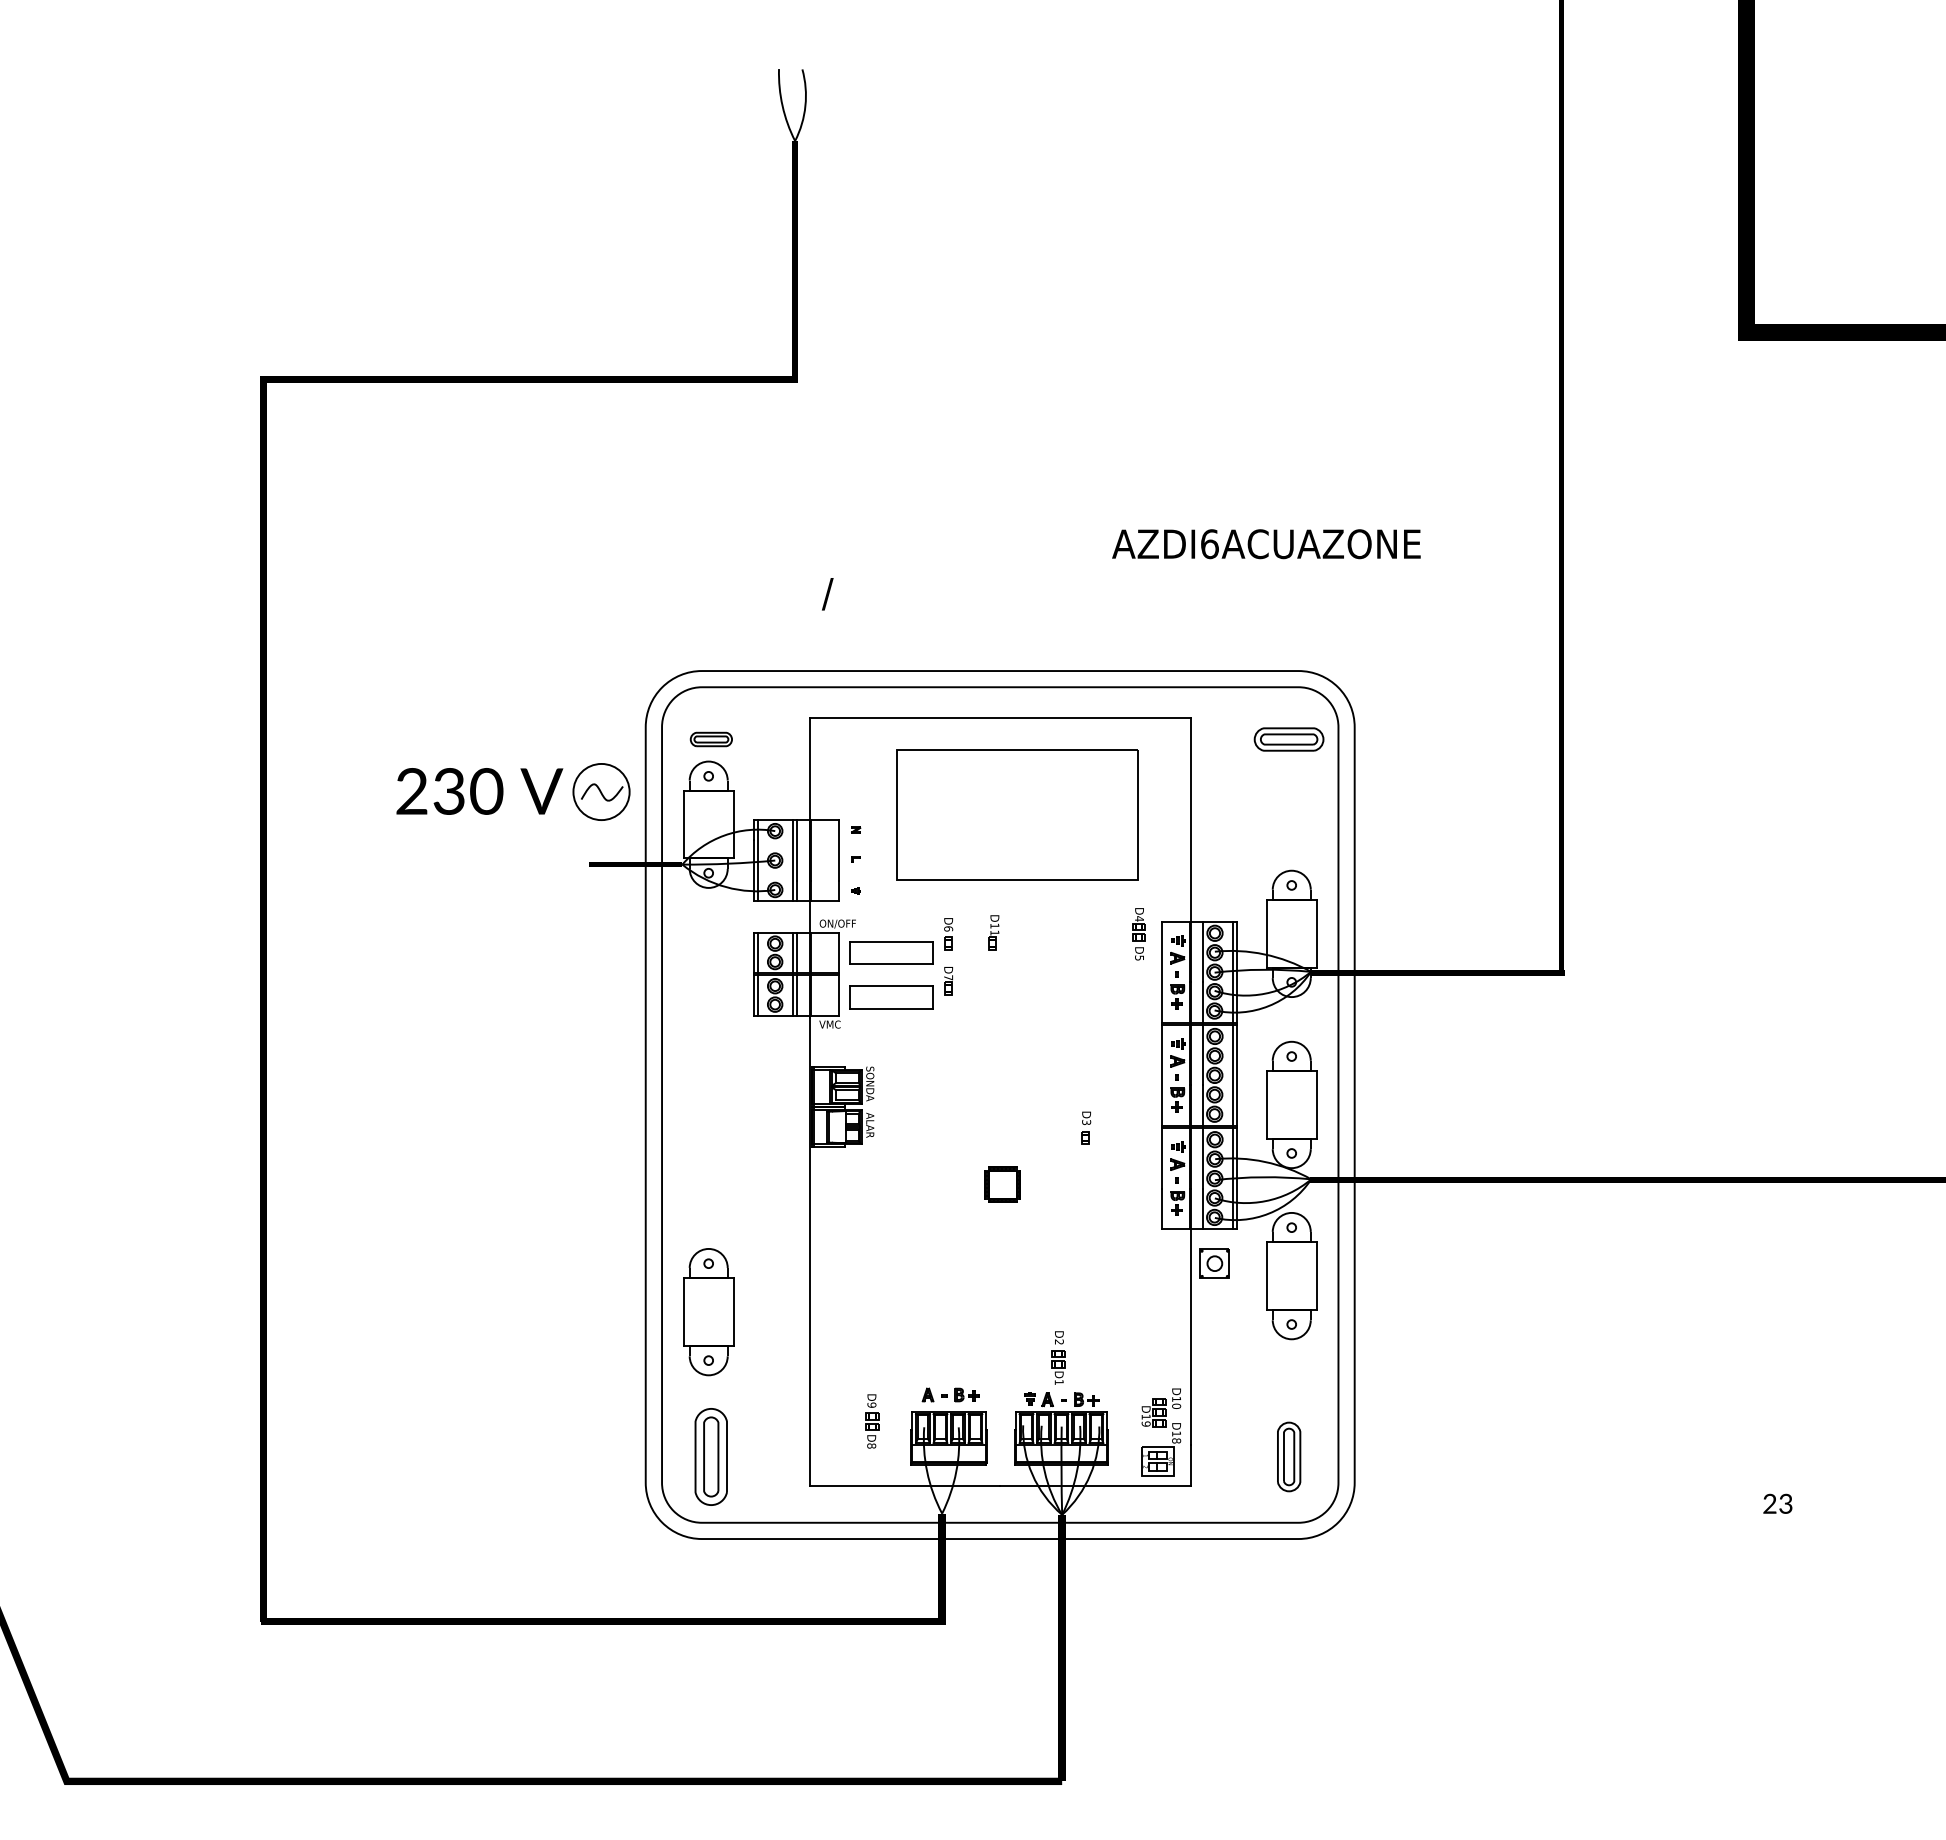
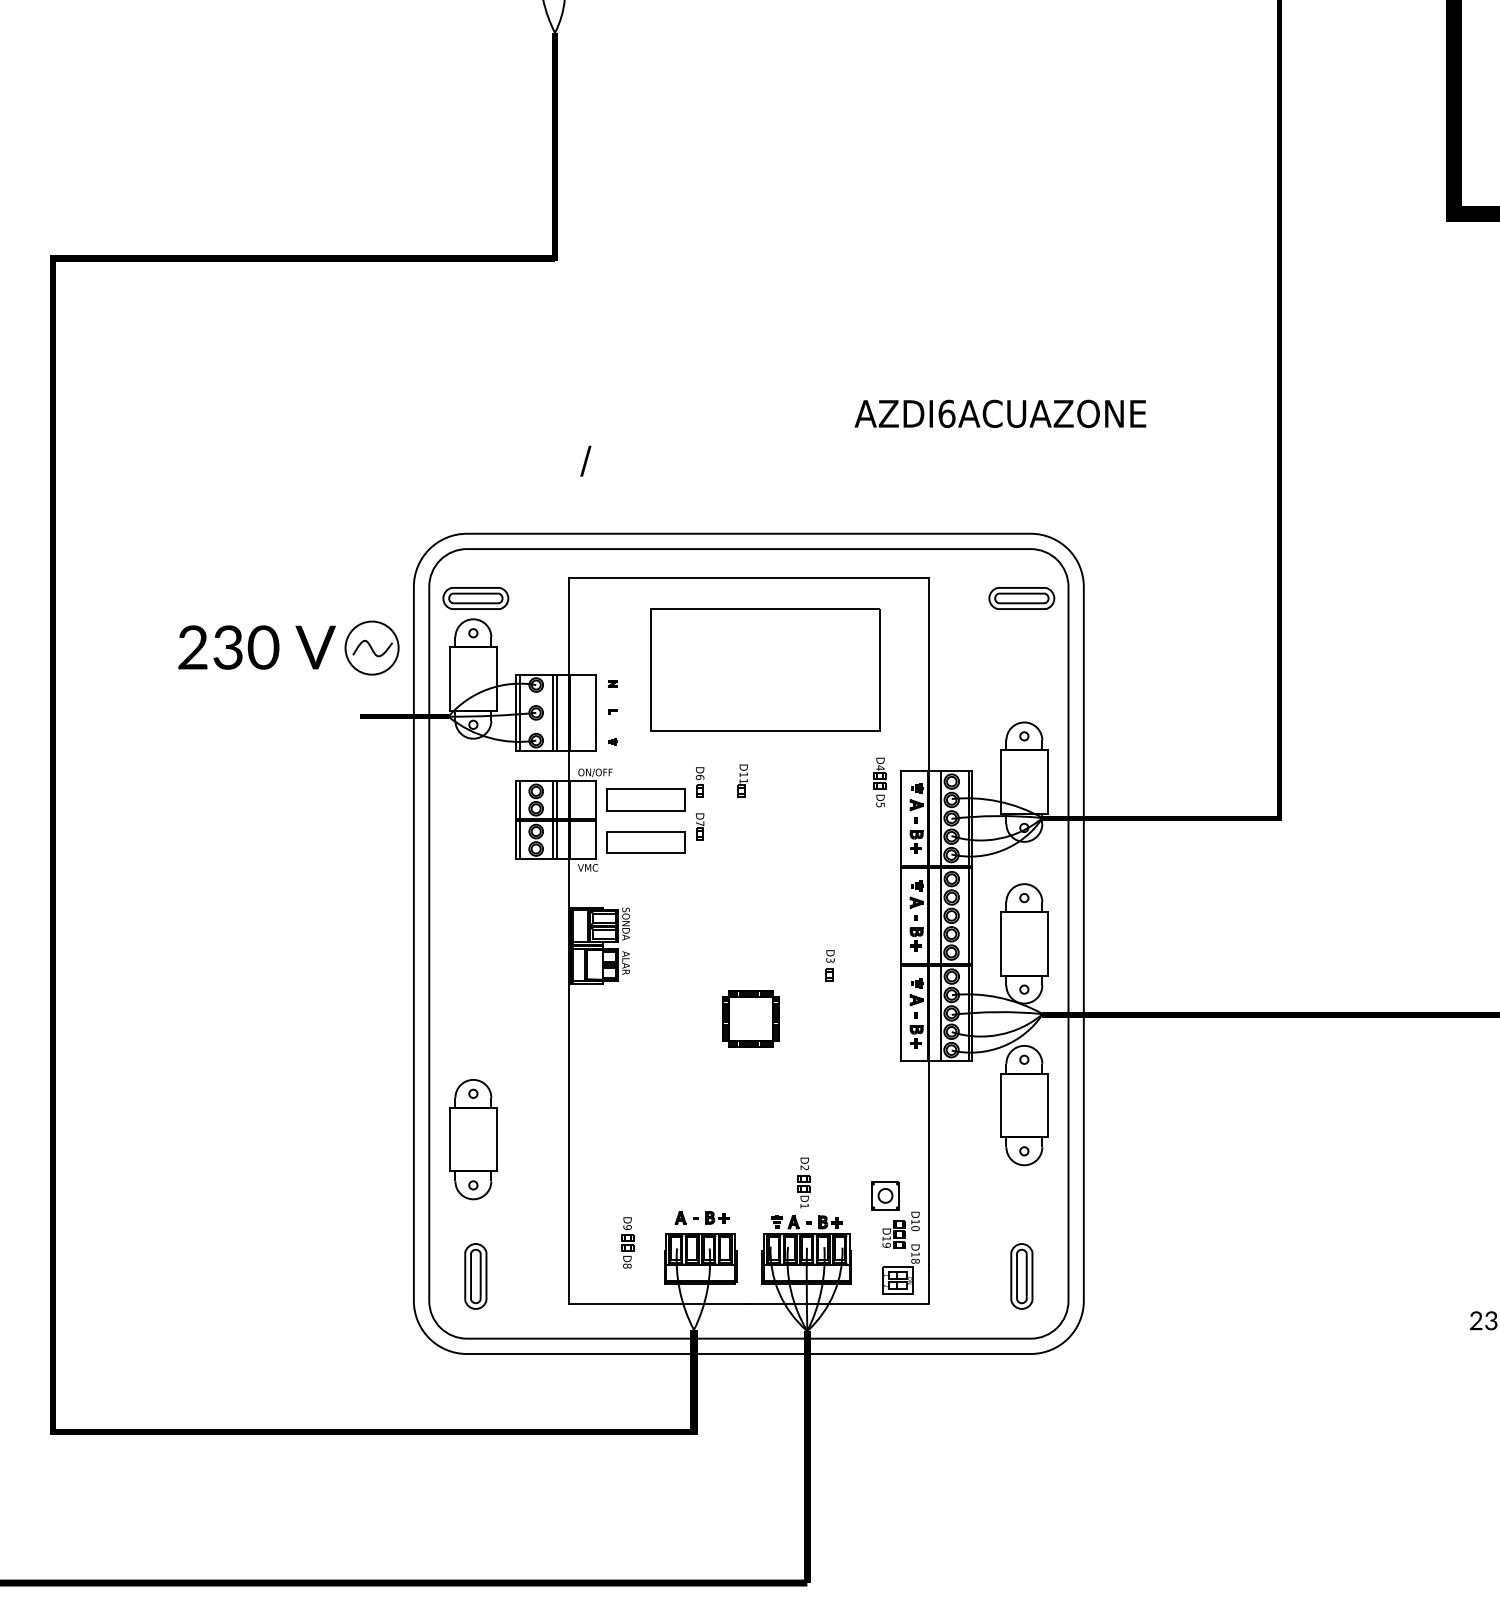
part: (711, 739) -> (476, 598), size x1.67
part: (1002, 1184) -> (751, 1018), size x1.67
part: (1214, 1263) -> (885, 1195), moved
part: (711, 1456) -> (476, 1276), size x0.71

